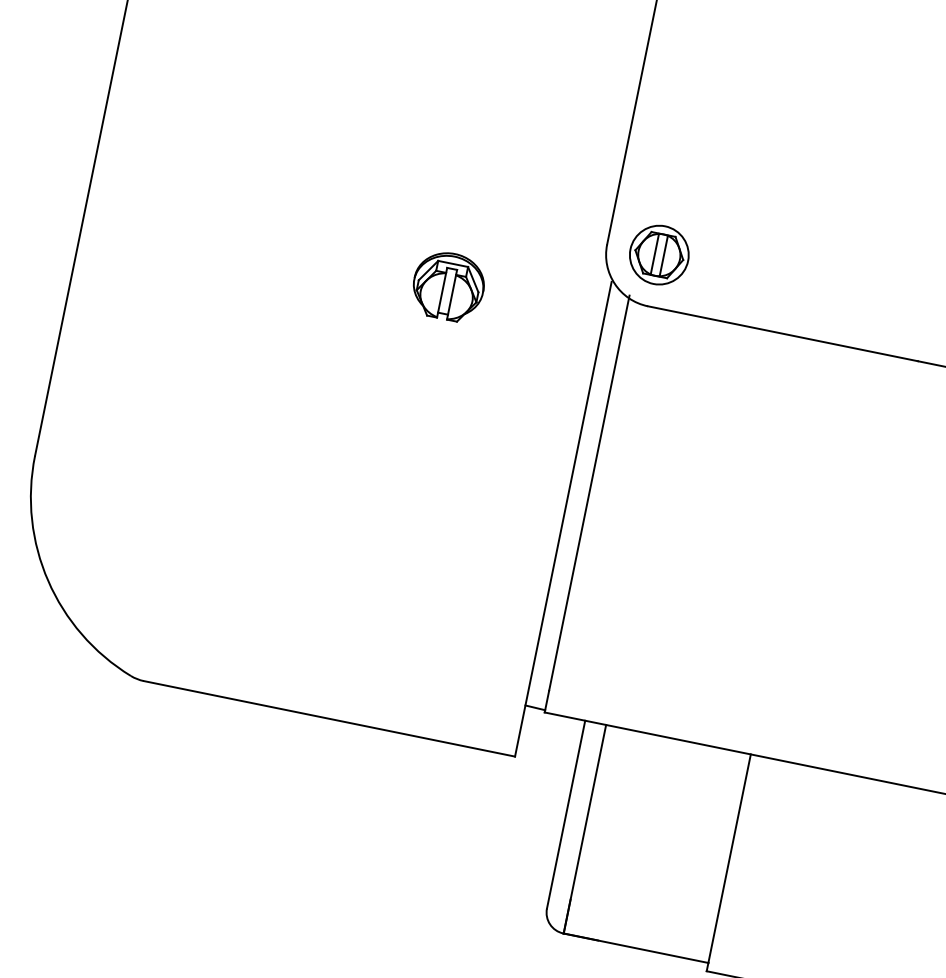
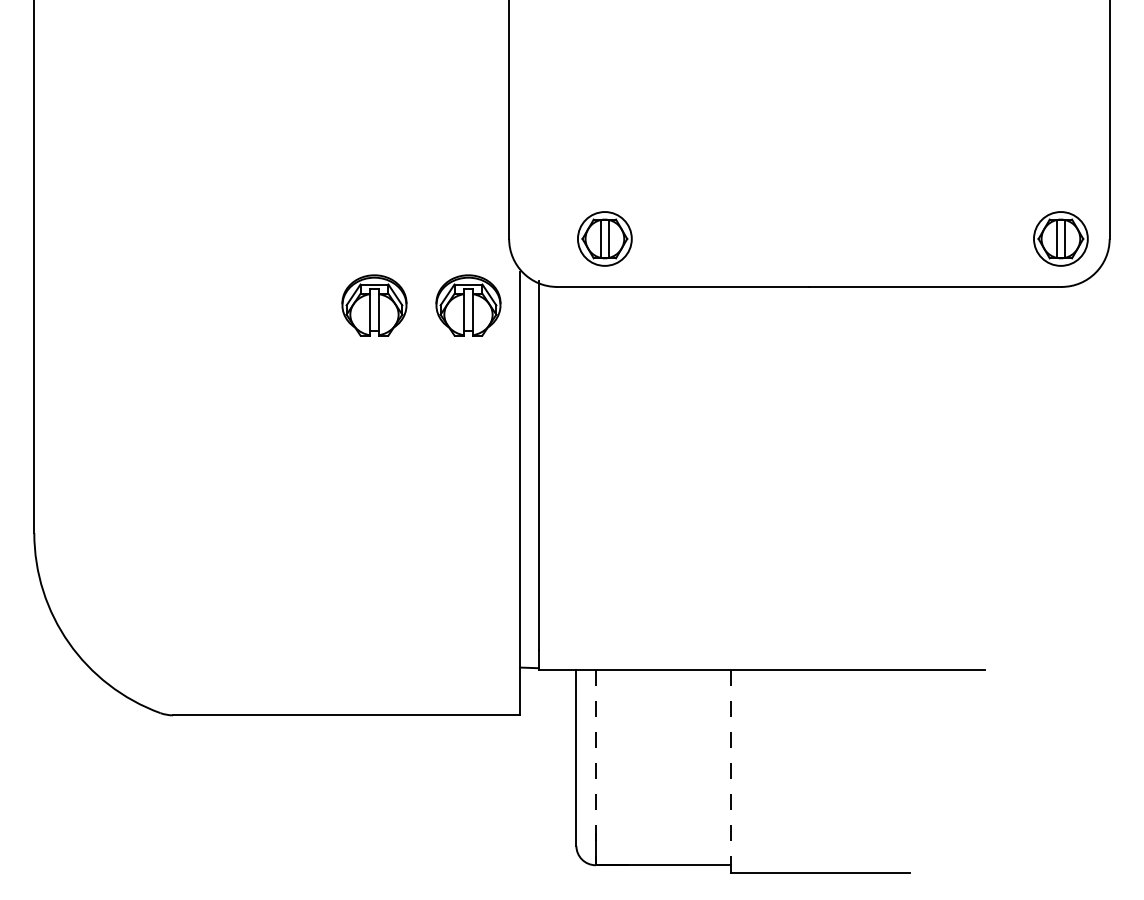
part: (659, 254) -> (604, 238), moved
part: (549, 306) -> (468, 305), added
line: (584, 829) -> (595, 768), solid -> dashed
line: (729, 859) -> (731, 768), solid -> dashed

